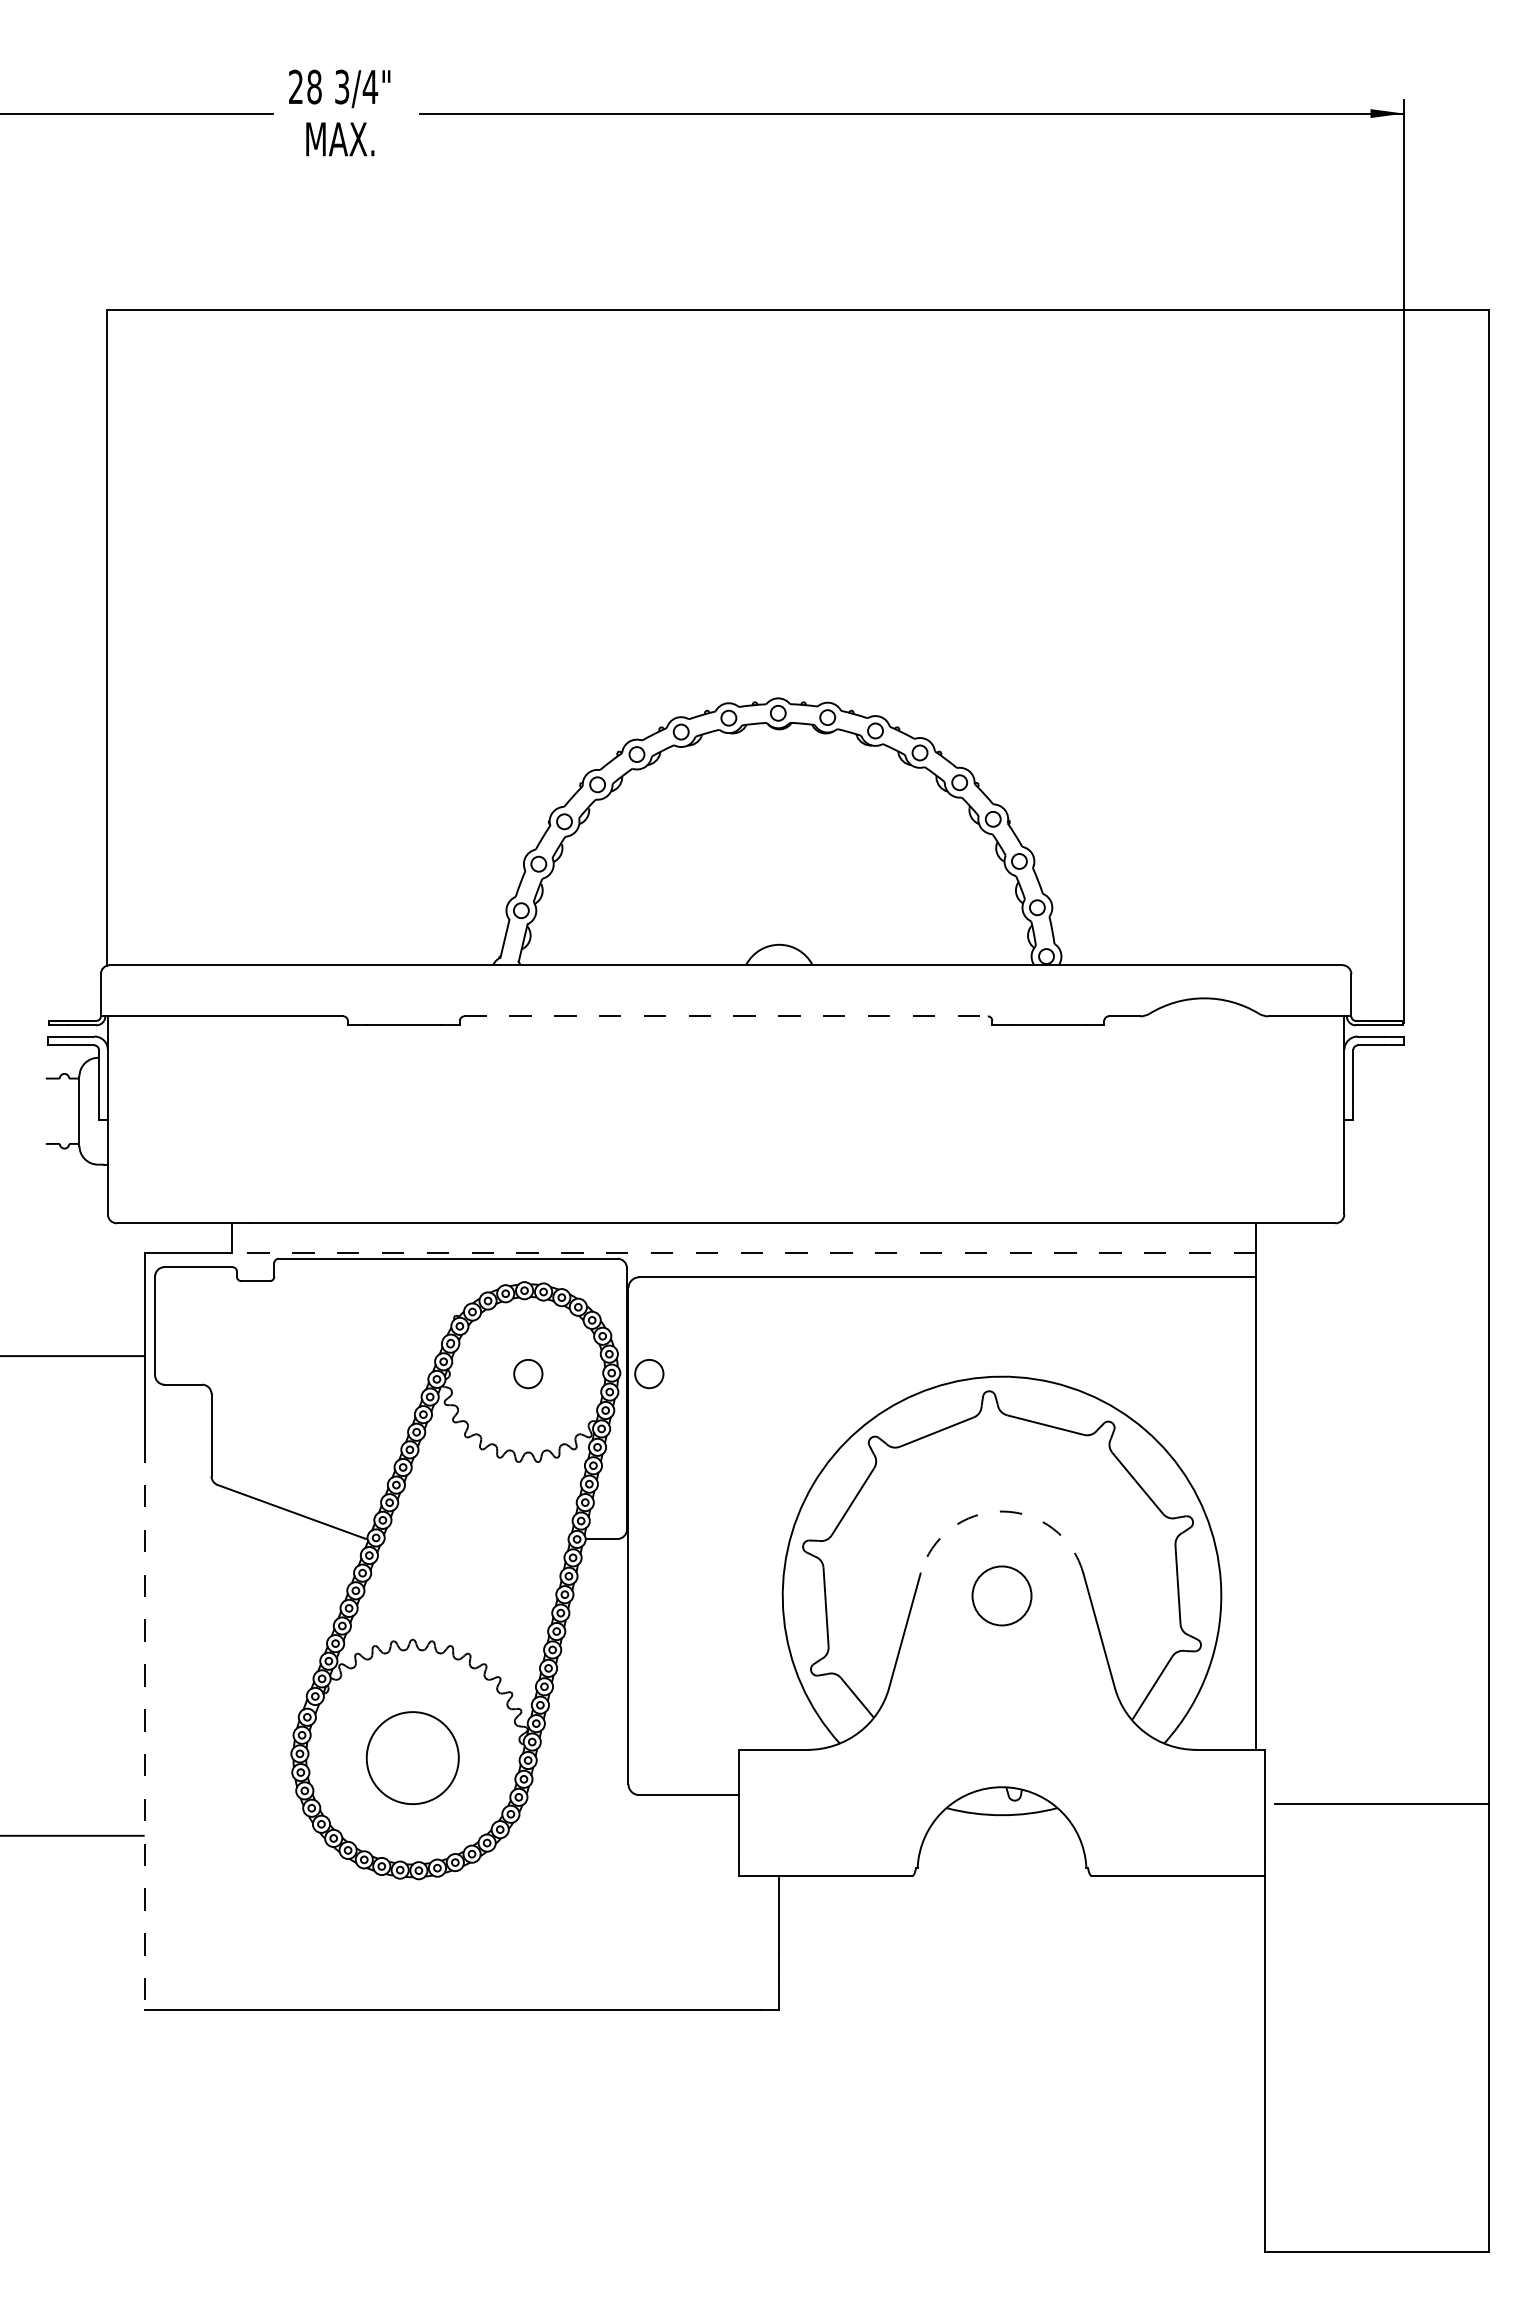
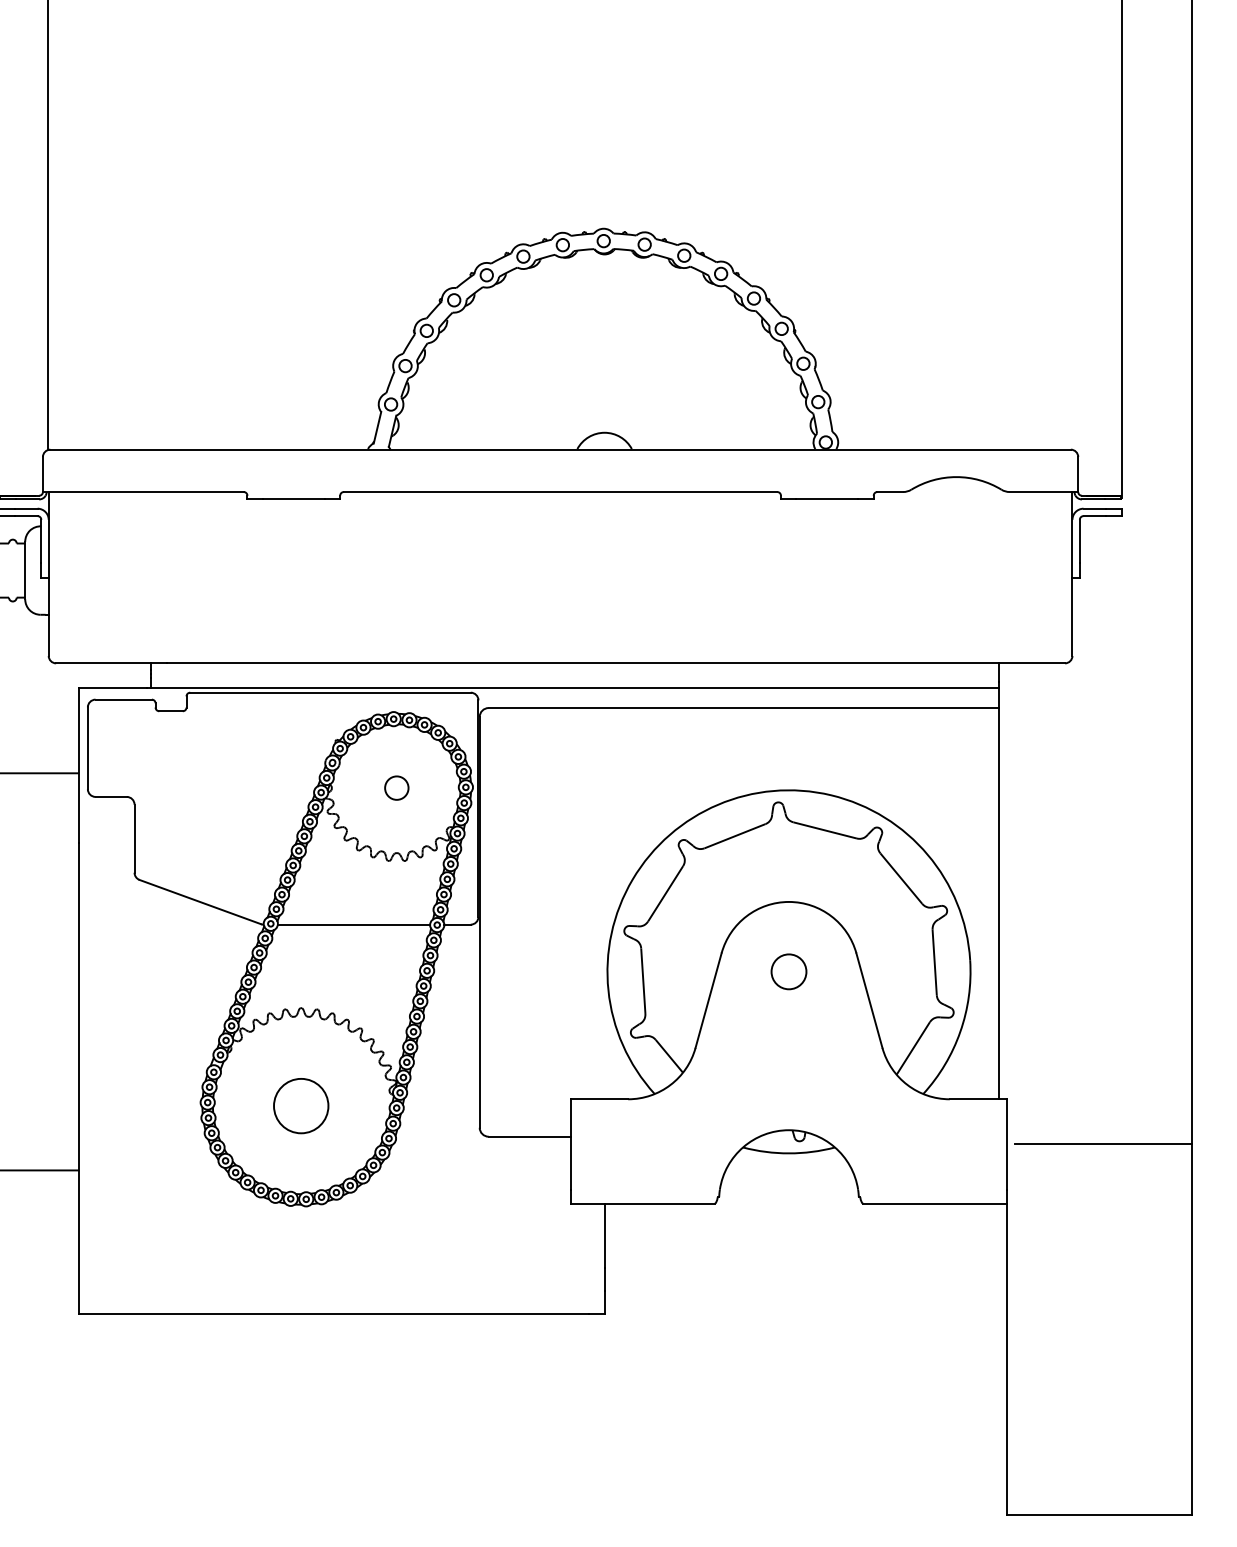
line: (726, 1016) -> (560, 492), dashed -> solid
line: (743, 1253) -> (574, 688), dashed -> solid
circle: (649, 1374) -> (497, 788), removed
arc: (1002, 1511) -> (789, 901), dashed -> solid
line: (476, 1538) -> (353, 924), added
circle: (1001, 1595) -> (788, 971), size x0.71
line: (144, 1724) -> (79, 1078), dashed -> solid
circle: (412, 1757) -> (300, 1105), size x0.71

